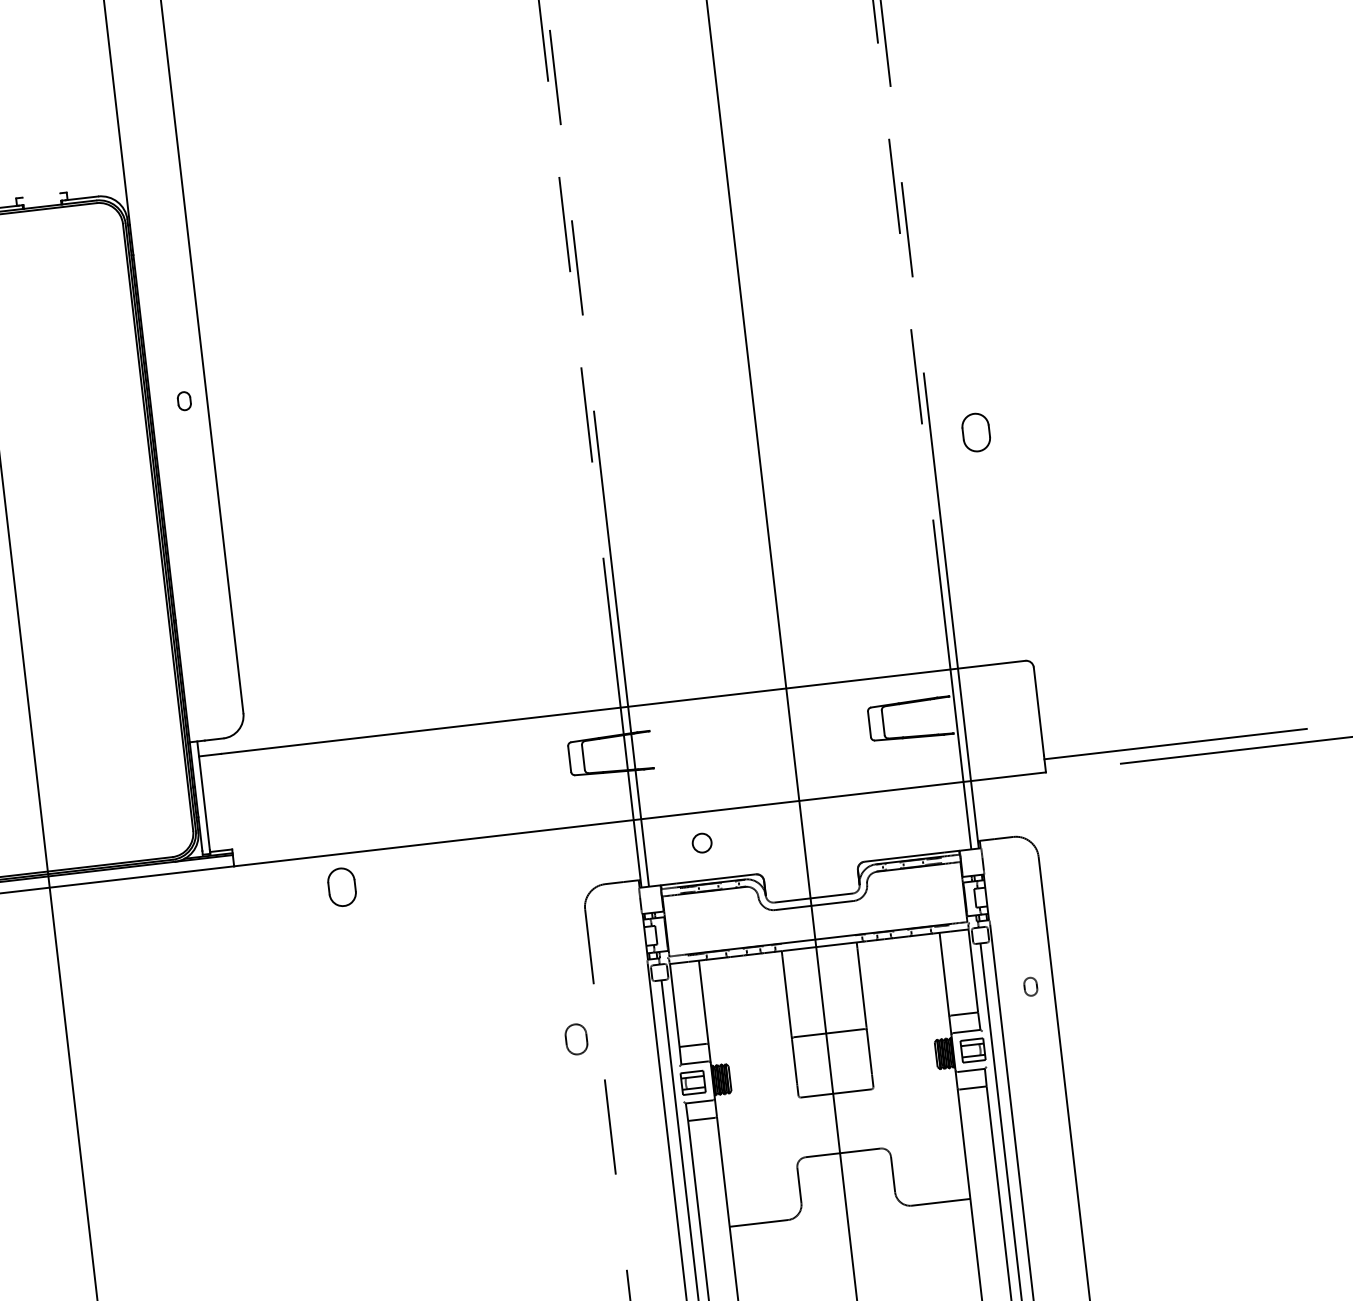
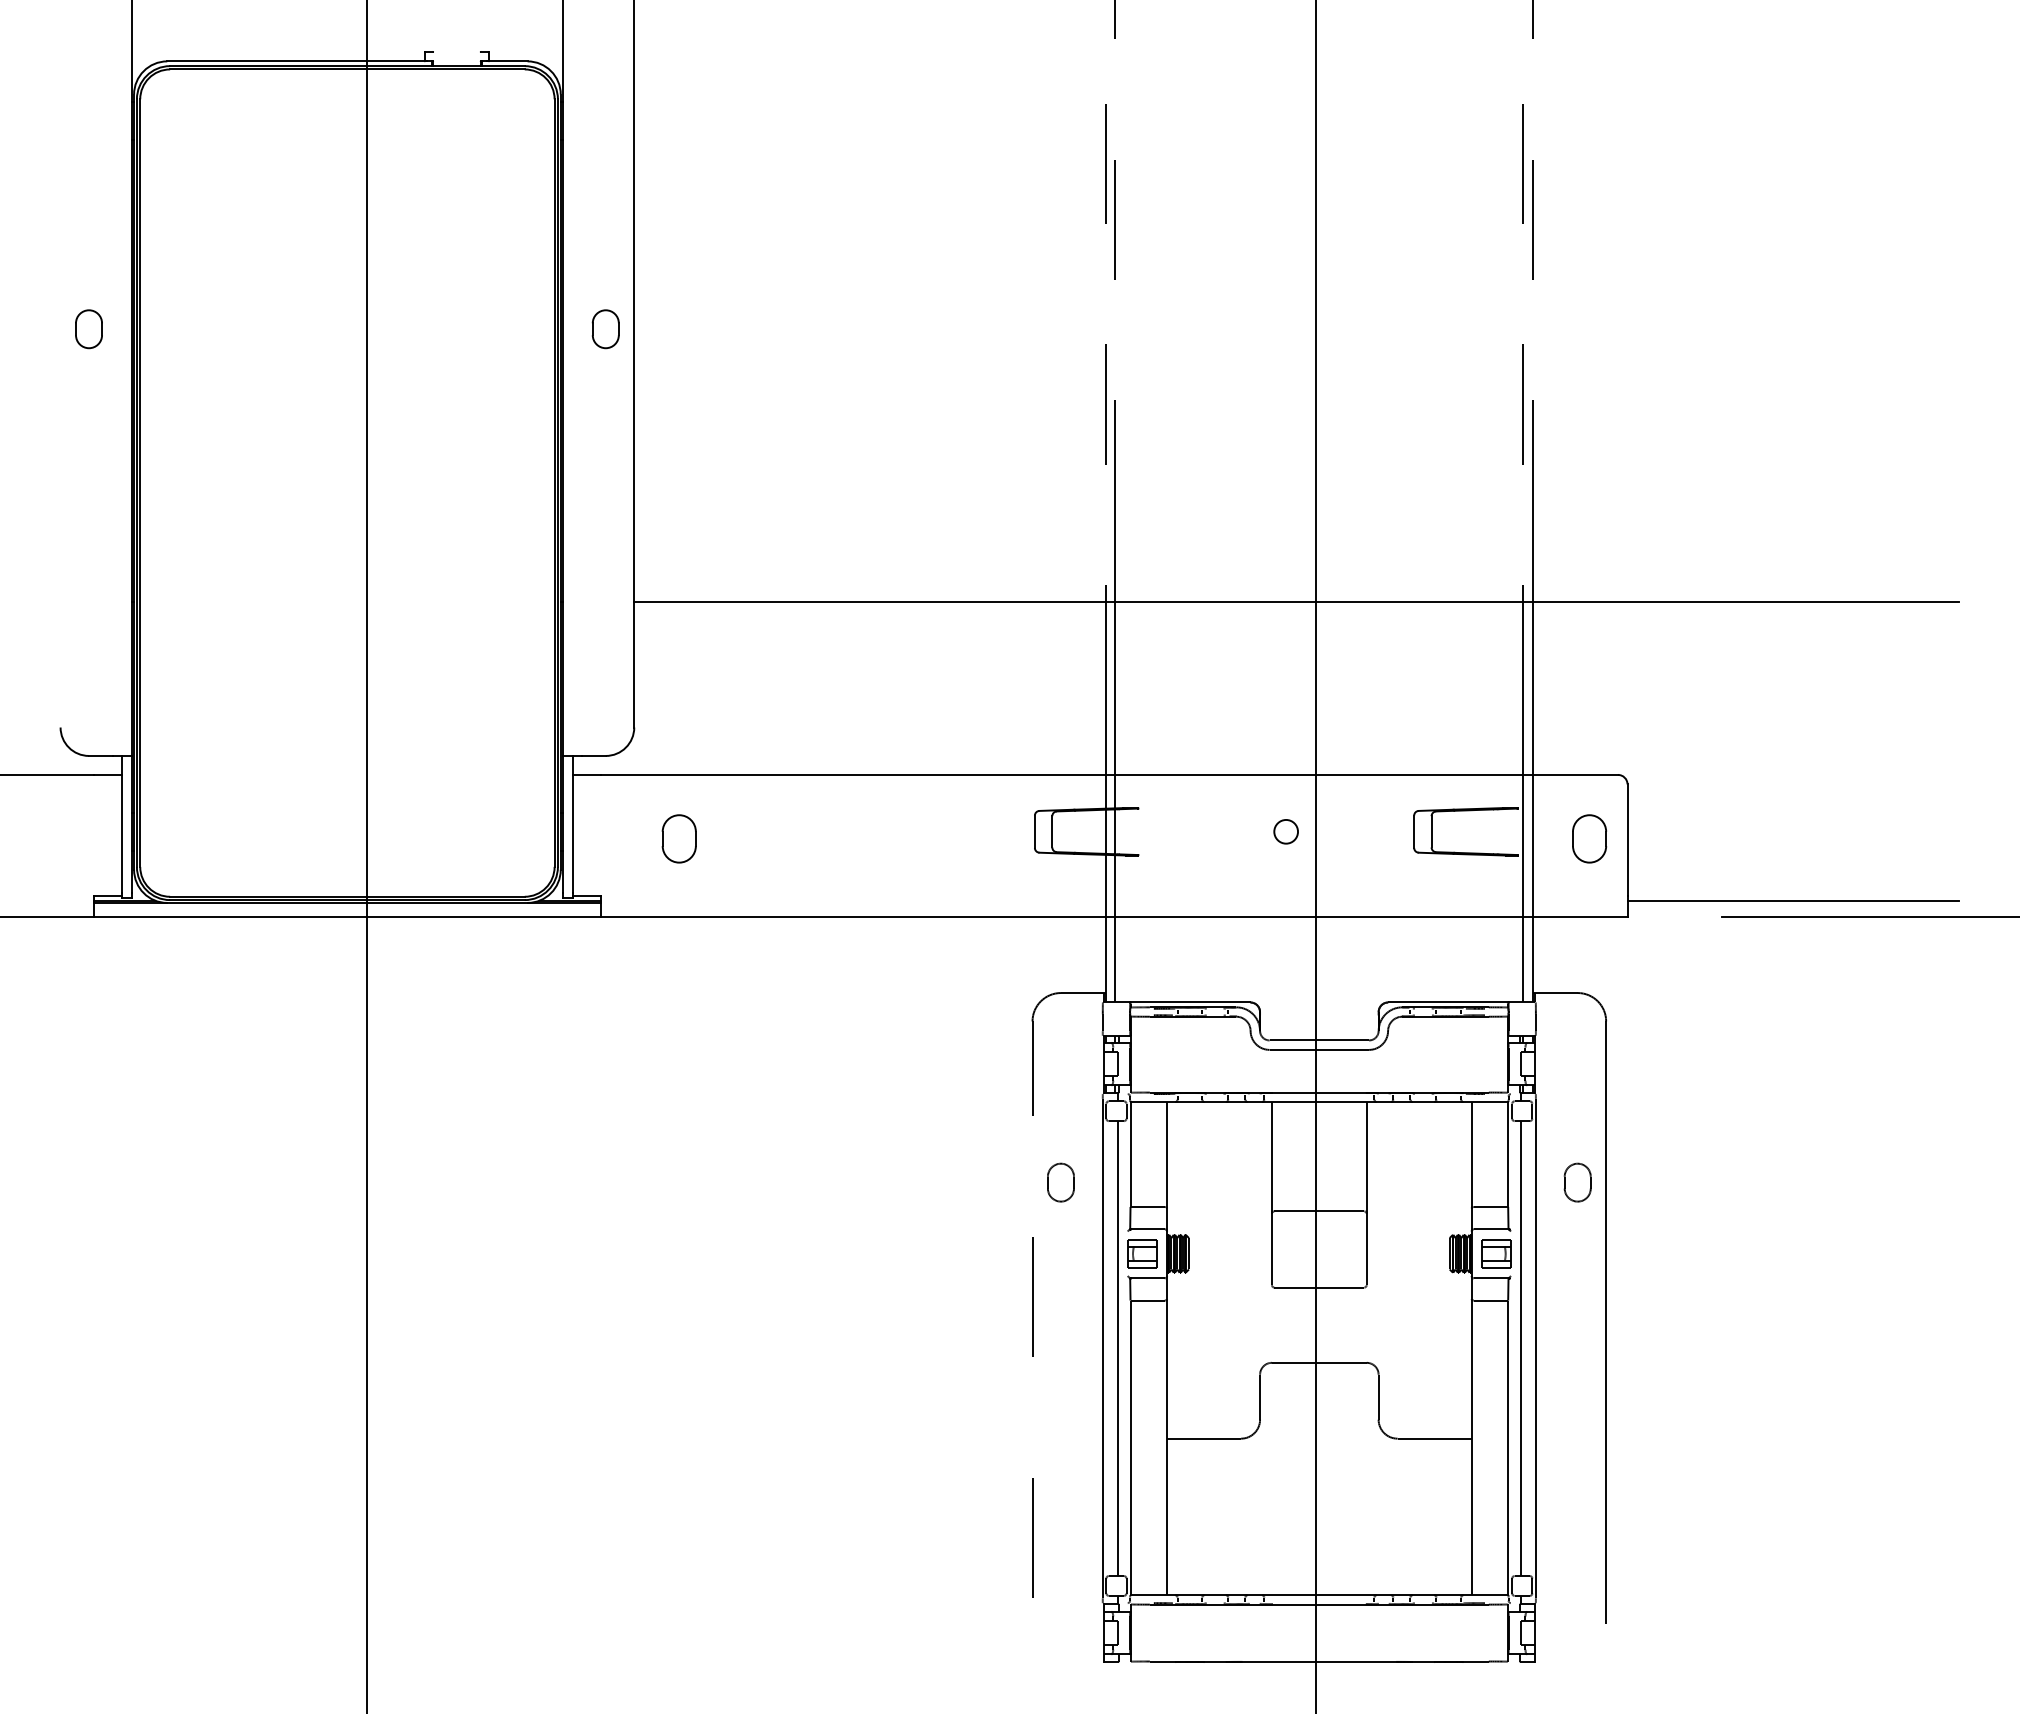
part: (184, 401) -> (605, 329), size x1.67
part: (976, 432) -> (1589, 838), moved
line: (755, 553) -> (1296, 601), added
circle: (701, 842) -> (1285, 831), moved
part: (341, 887) -> (678, 838), moved
part: (1030, 986) -> (1577, 1182), size x1.67
part: (576, 1039) -> (1060, 1182), moved

